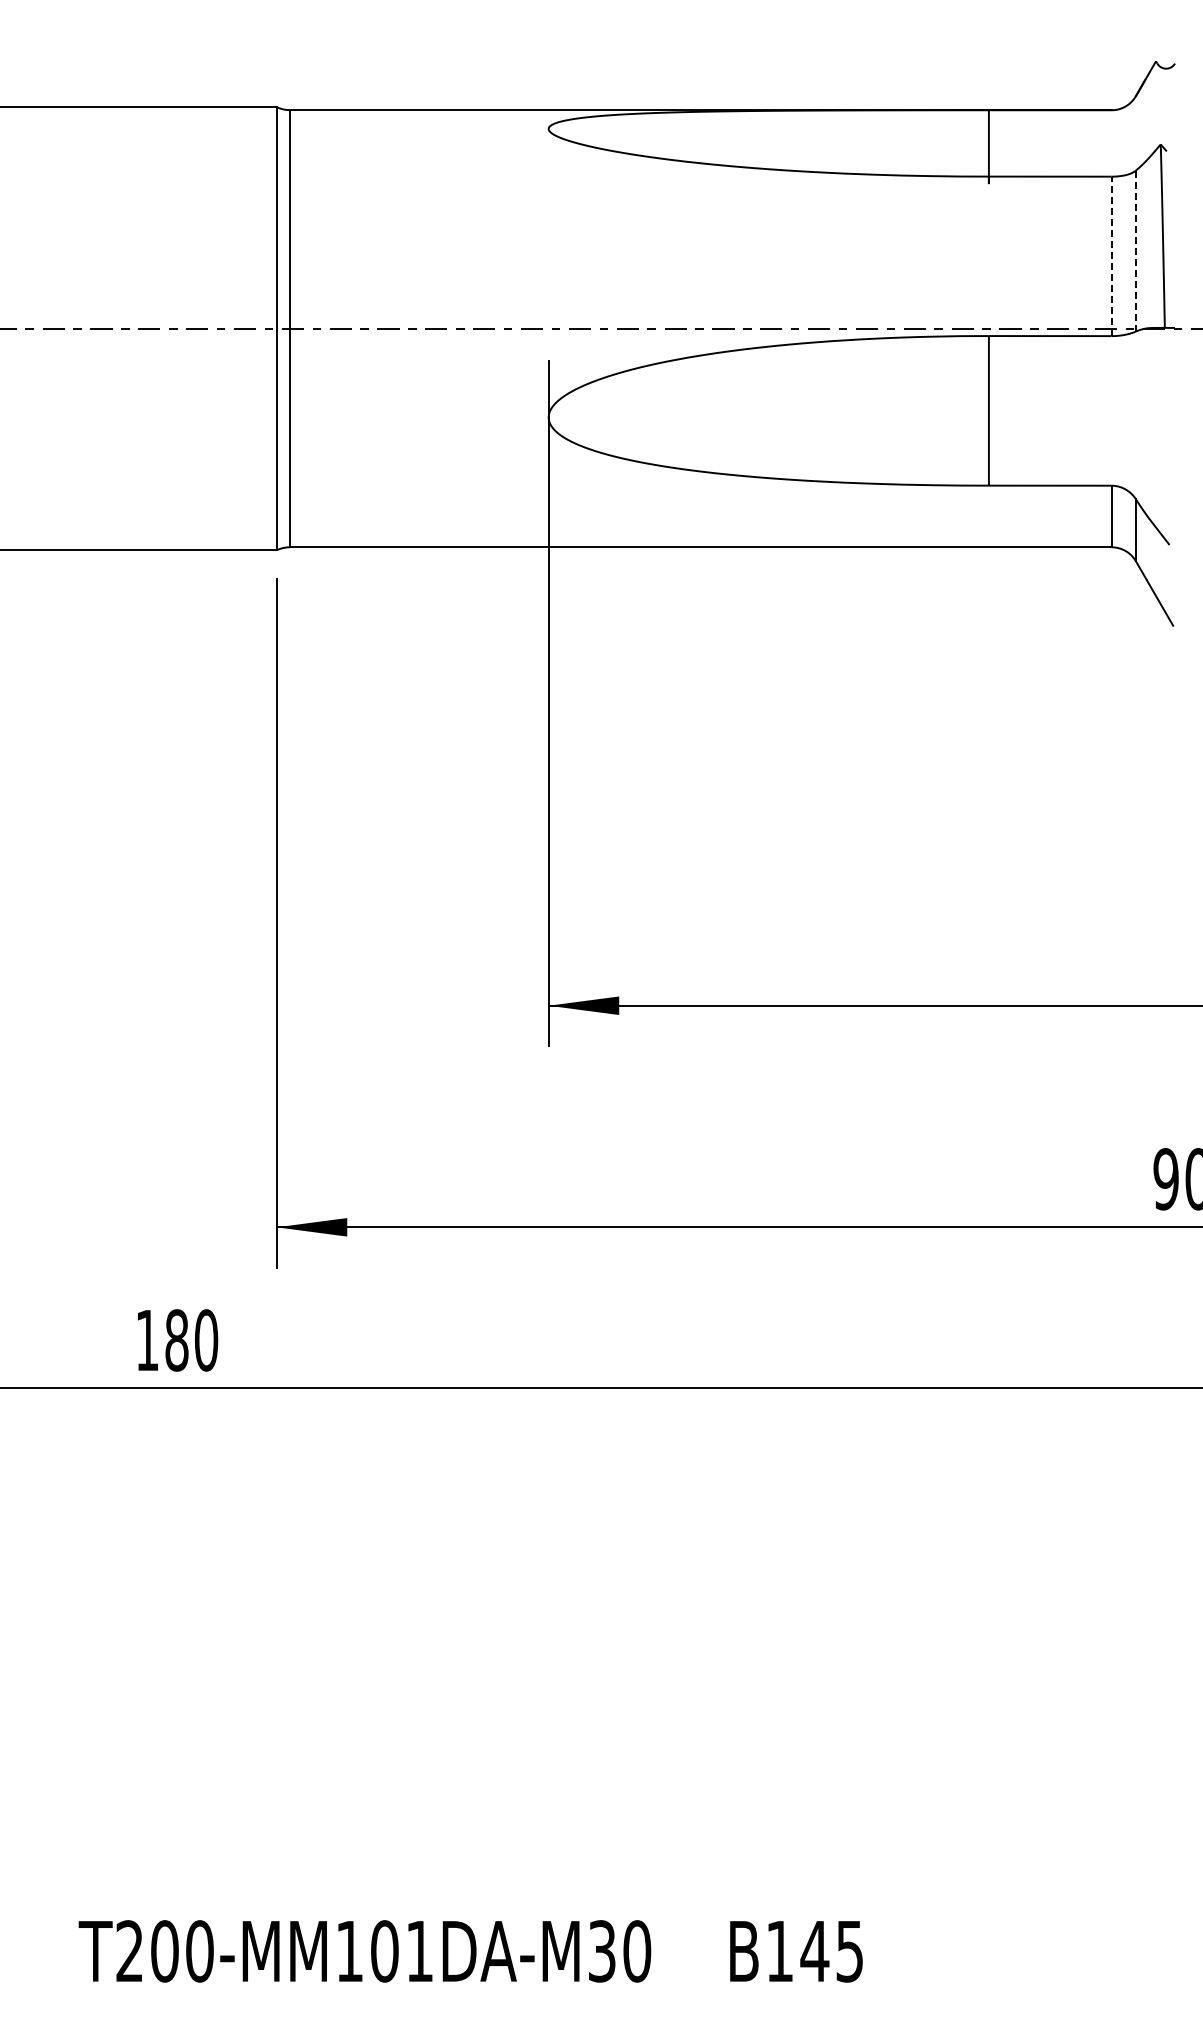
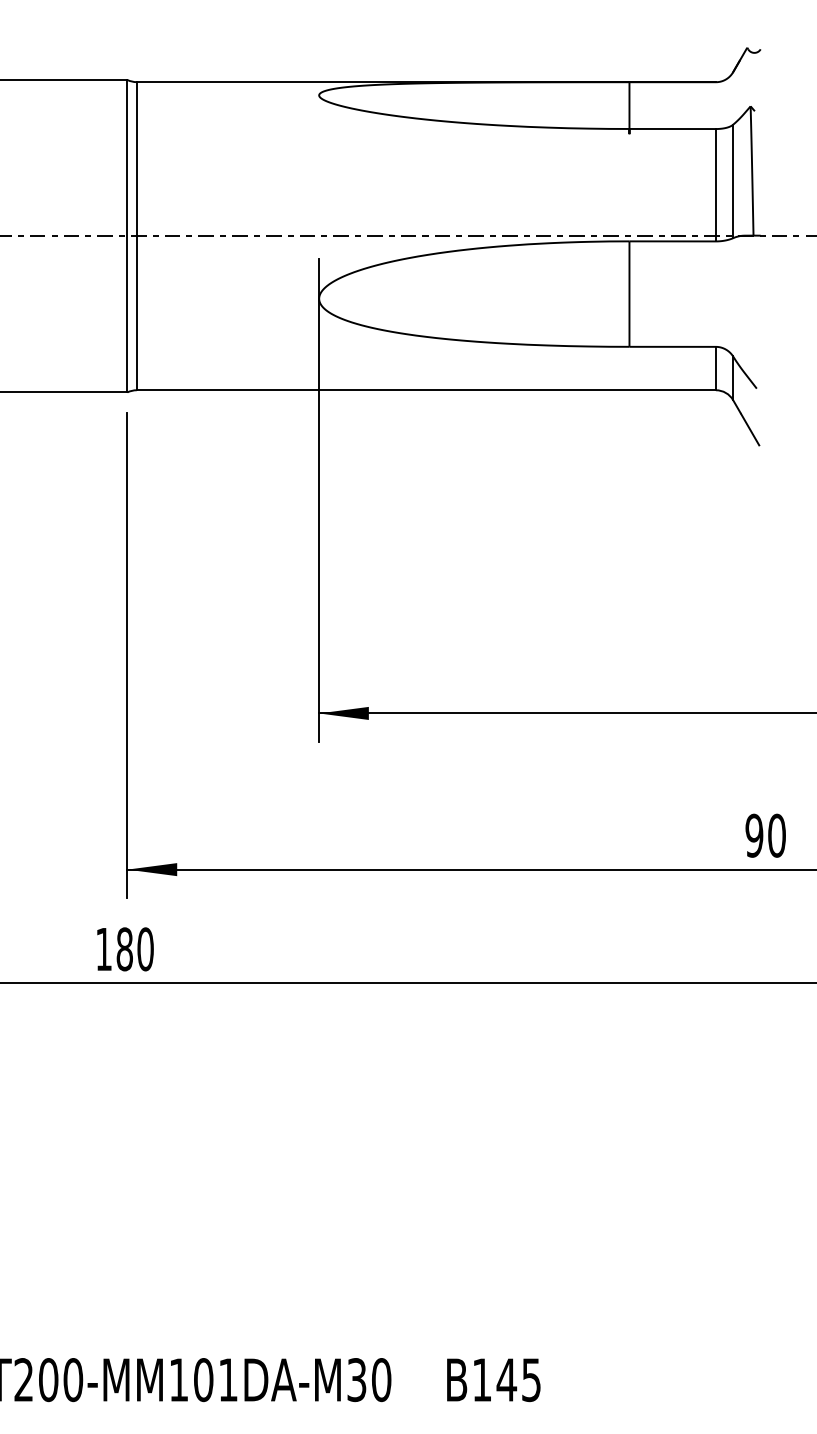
line: (1135, 251) -> (732, 181), dashed -> solid
line: (1111, 256) -> (715, 185), dashed -> solid
text: (178, 1340) -> (125, 949), moved

